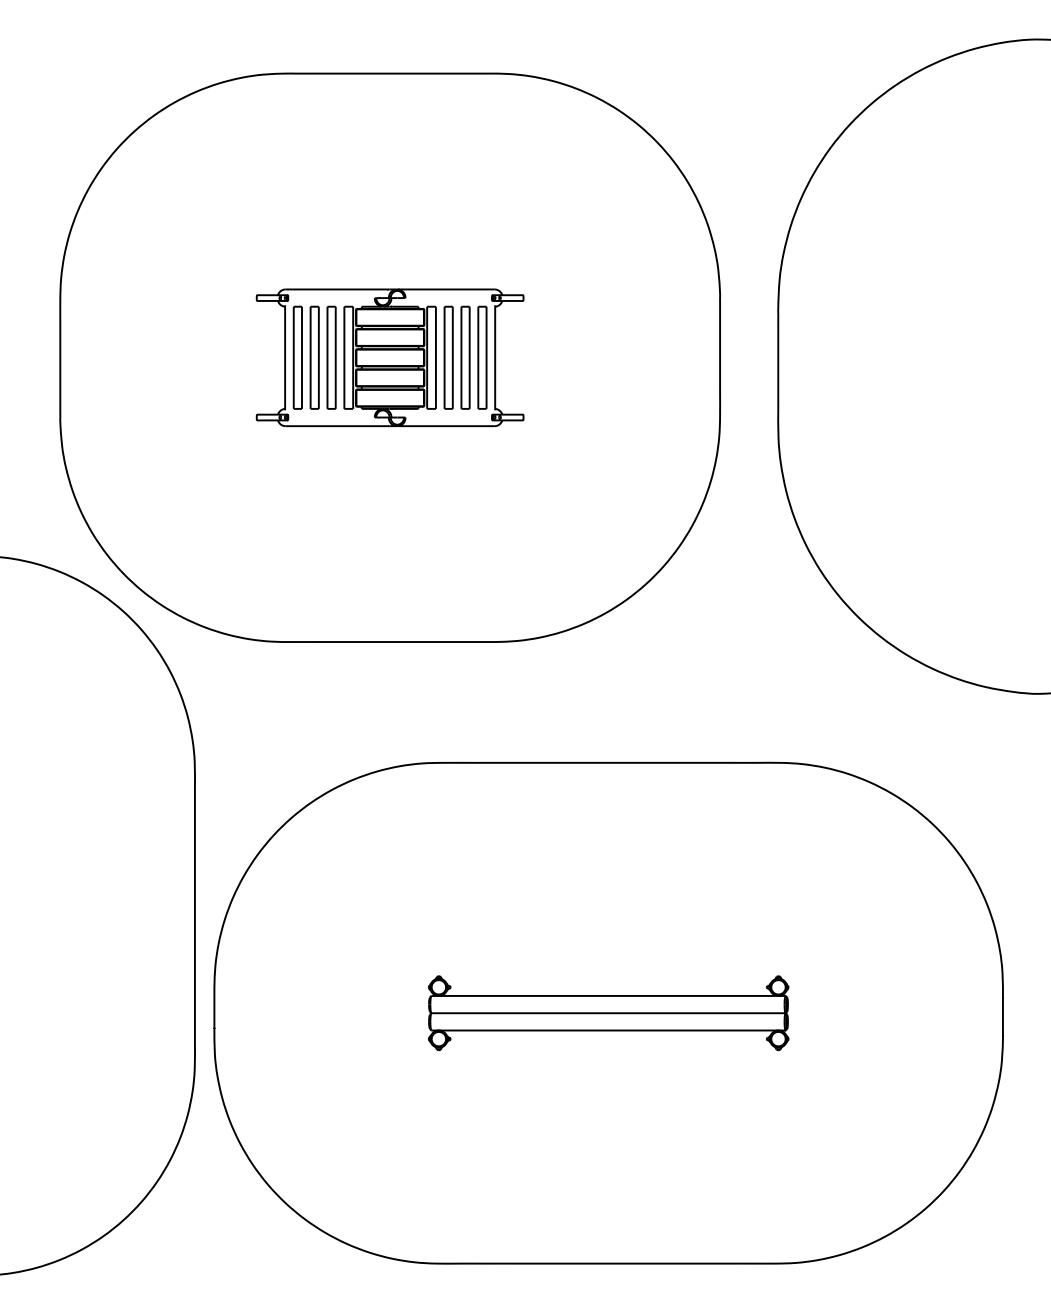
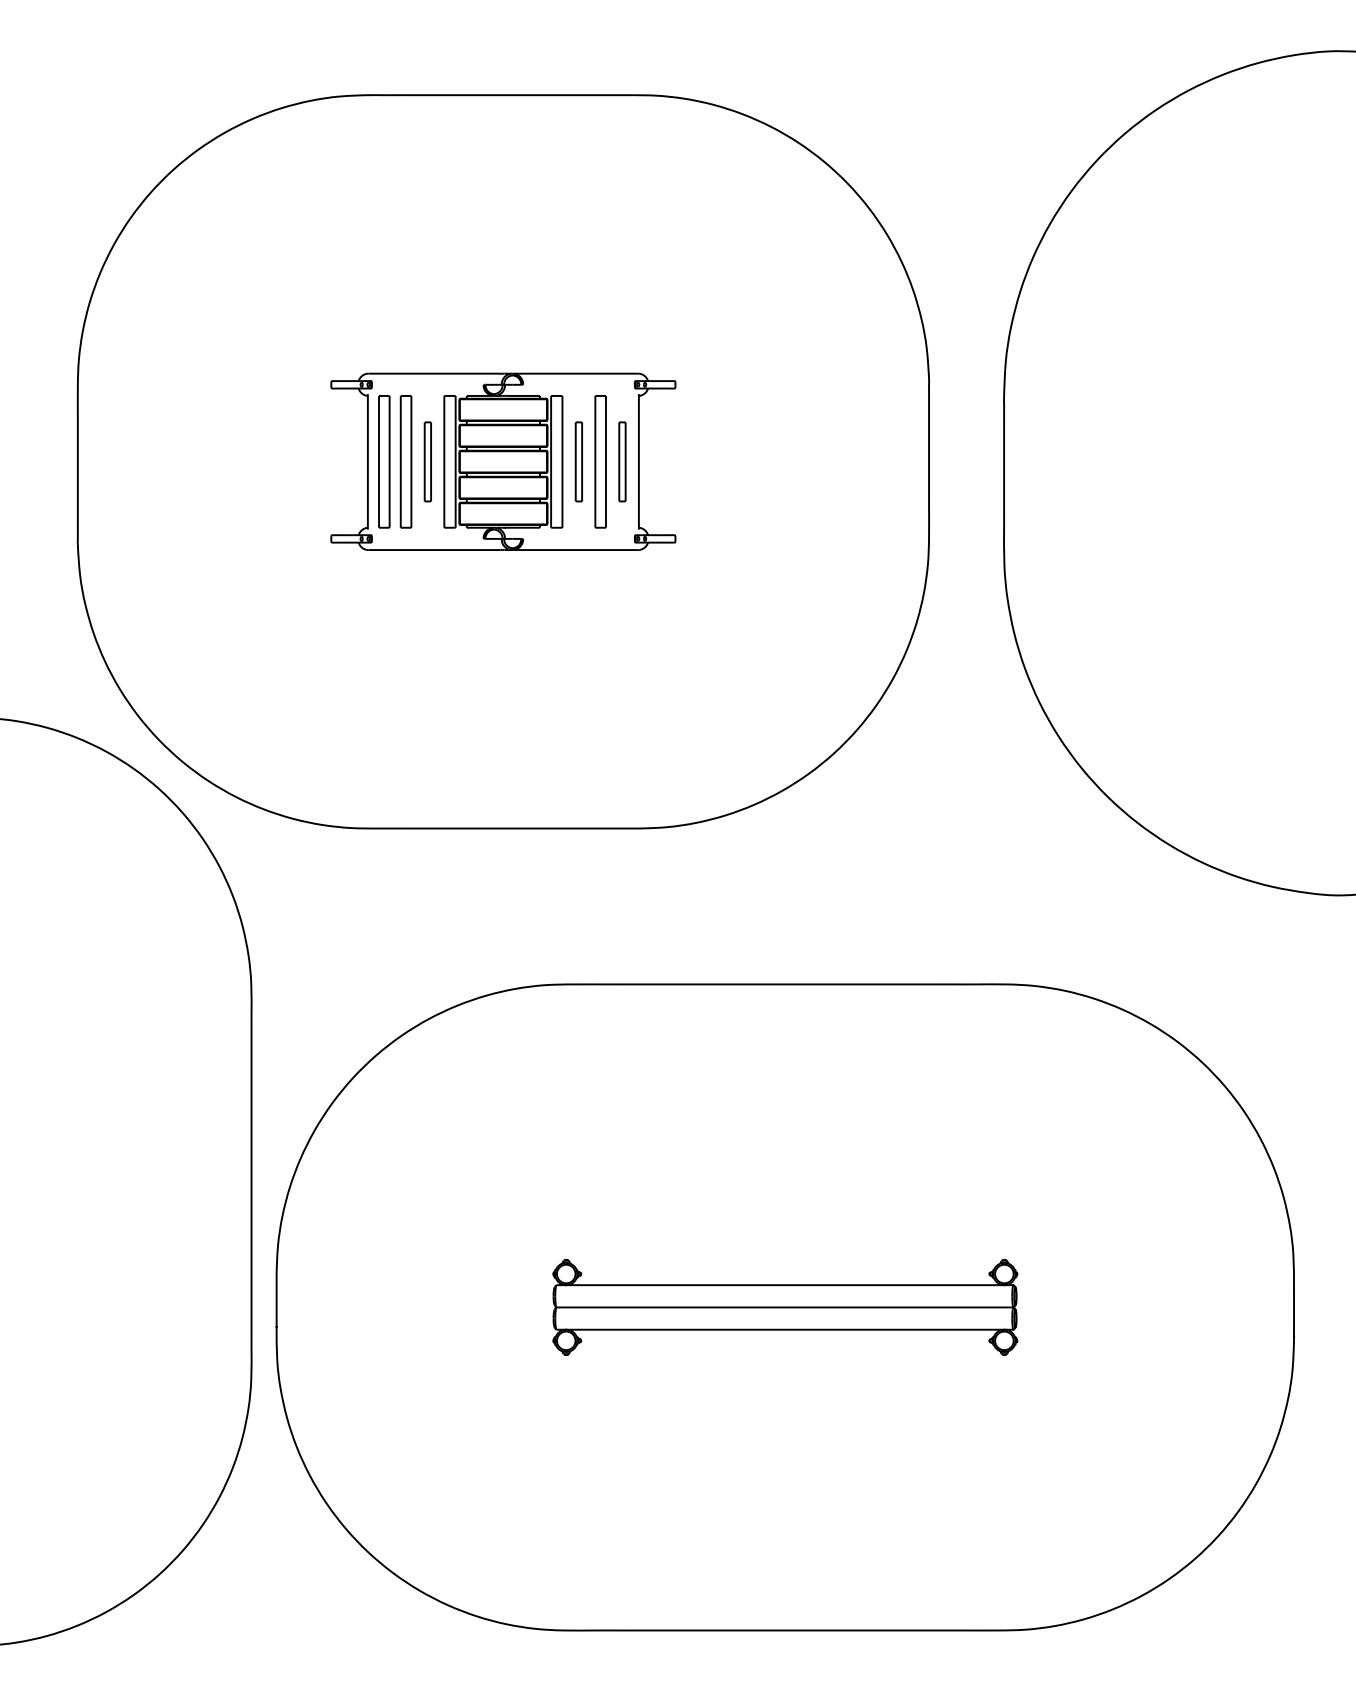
part: (331, 357) -> (427, 461), size x0.6
part: (448, 357) -> (578, 461), size x0.6
part: (482, 357) -> (622, 461), size x0.6

